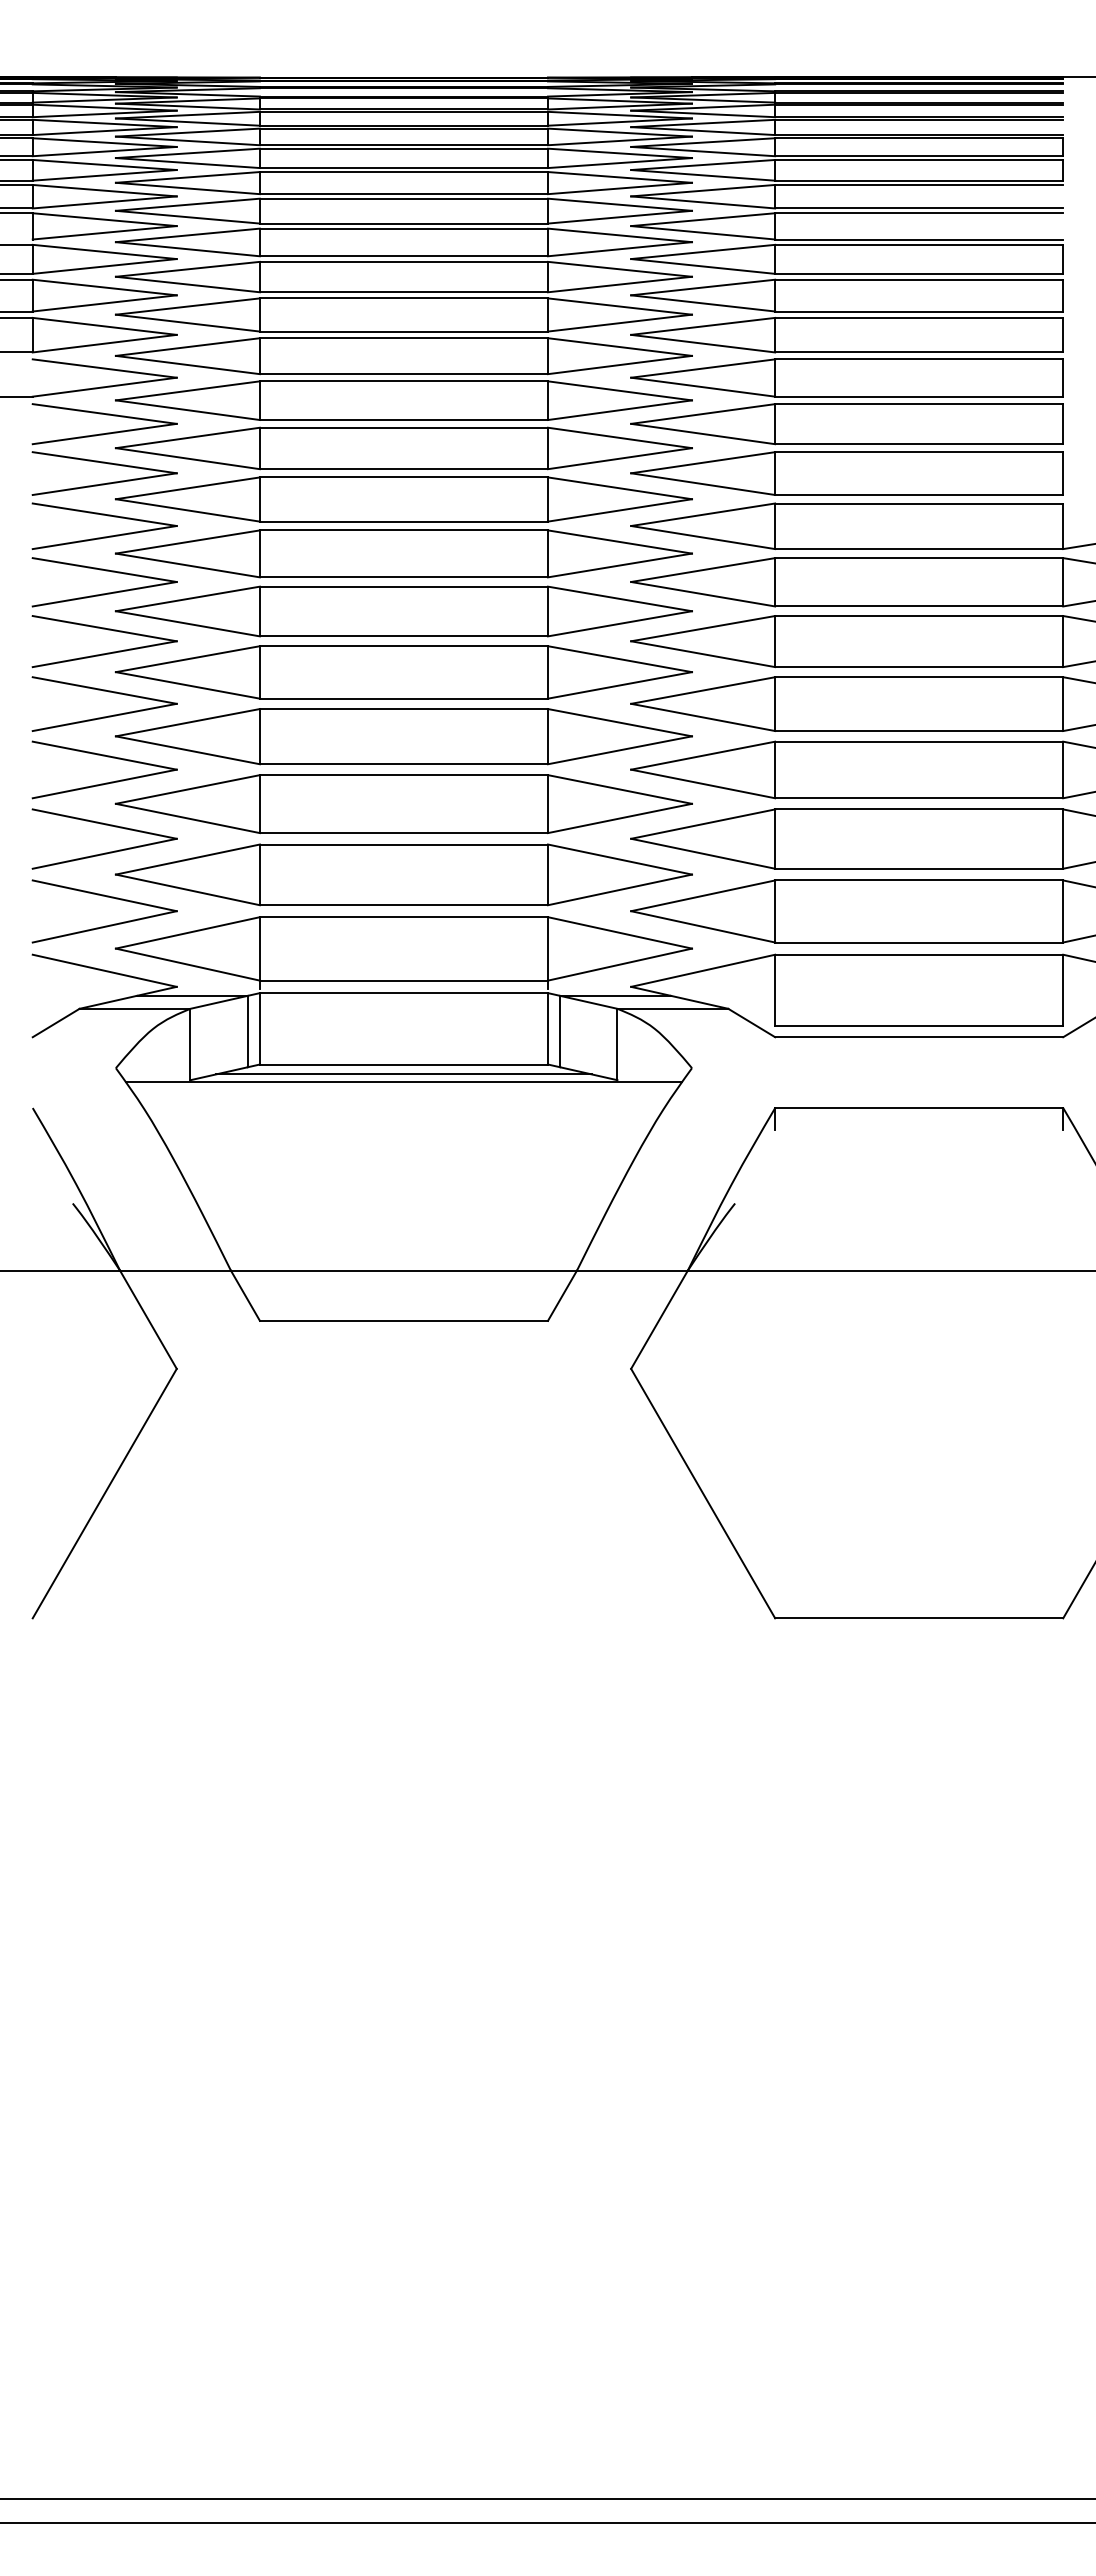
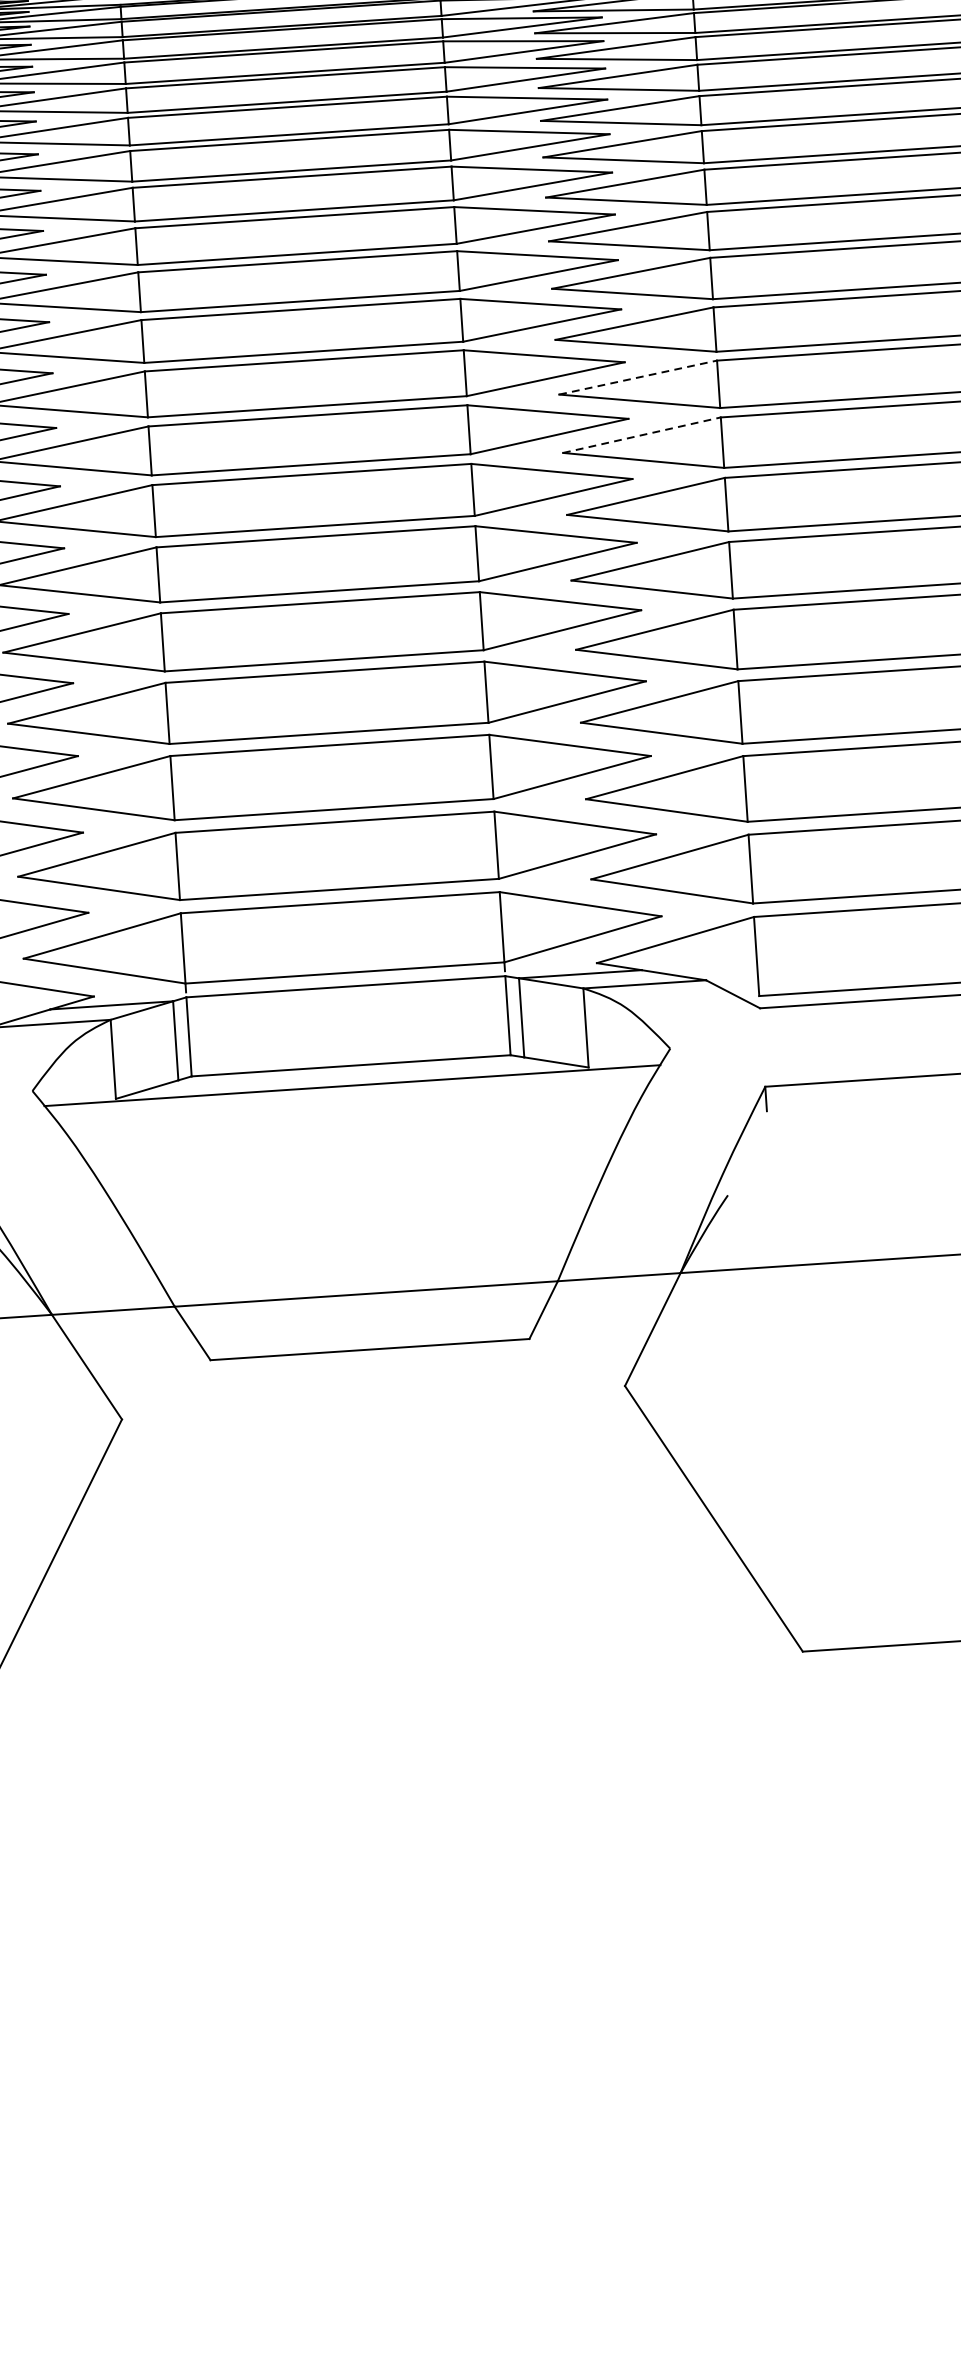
line: (703, 462) -> (638, 377), solid -> dashed
line: (703, 514) -> (642, 434), solid -> dashed
line: (403, 1074) -> (351, 1076), removed

